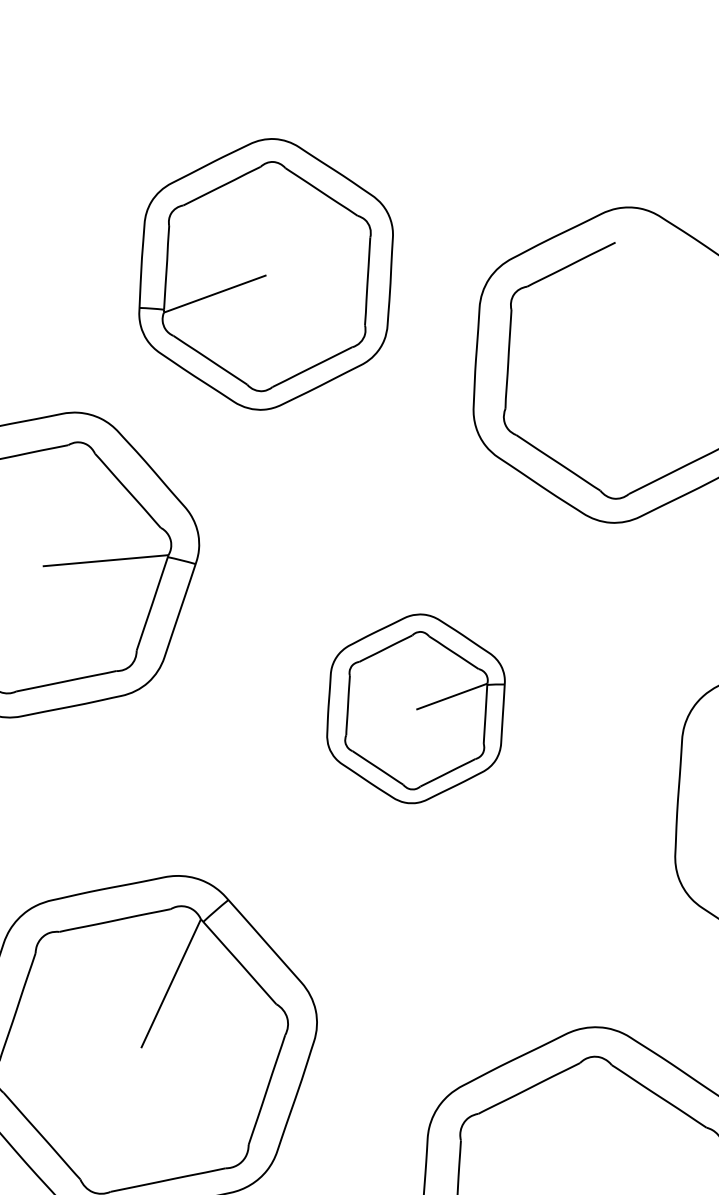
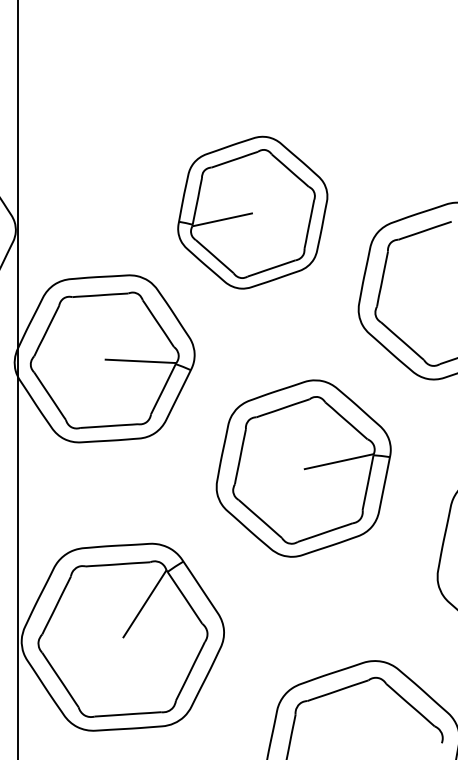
part: (415, 708) -> (303, 468), size x1.67

